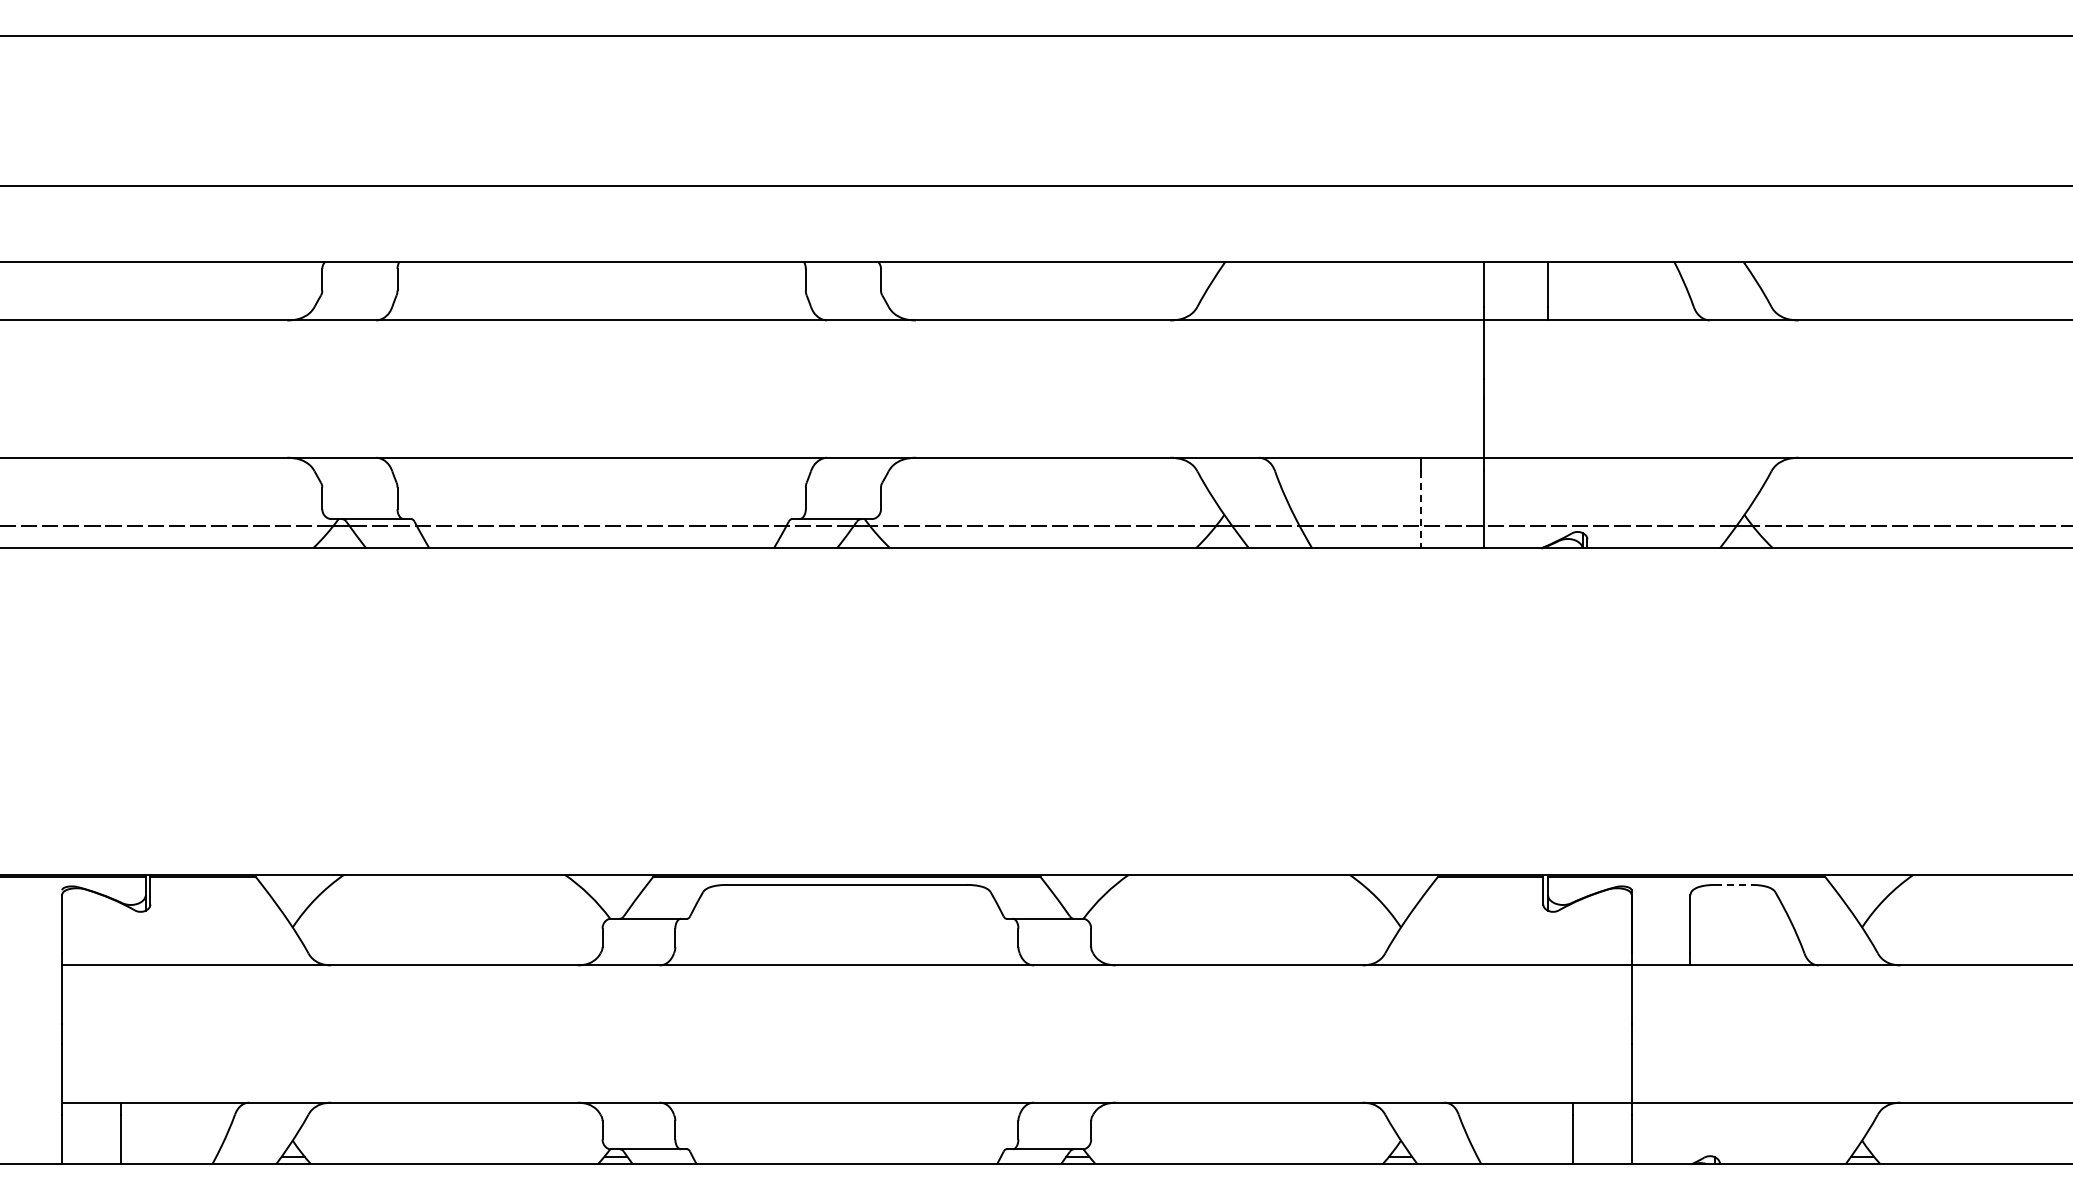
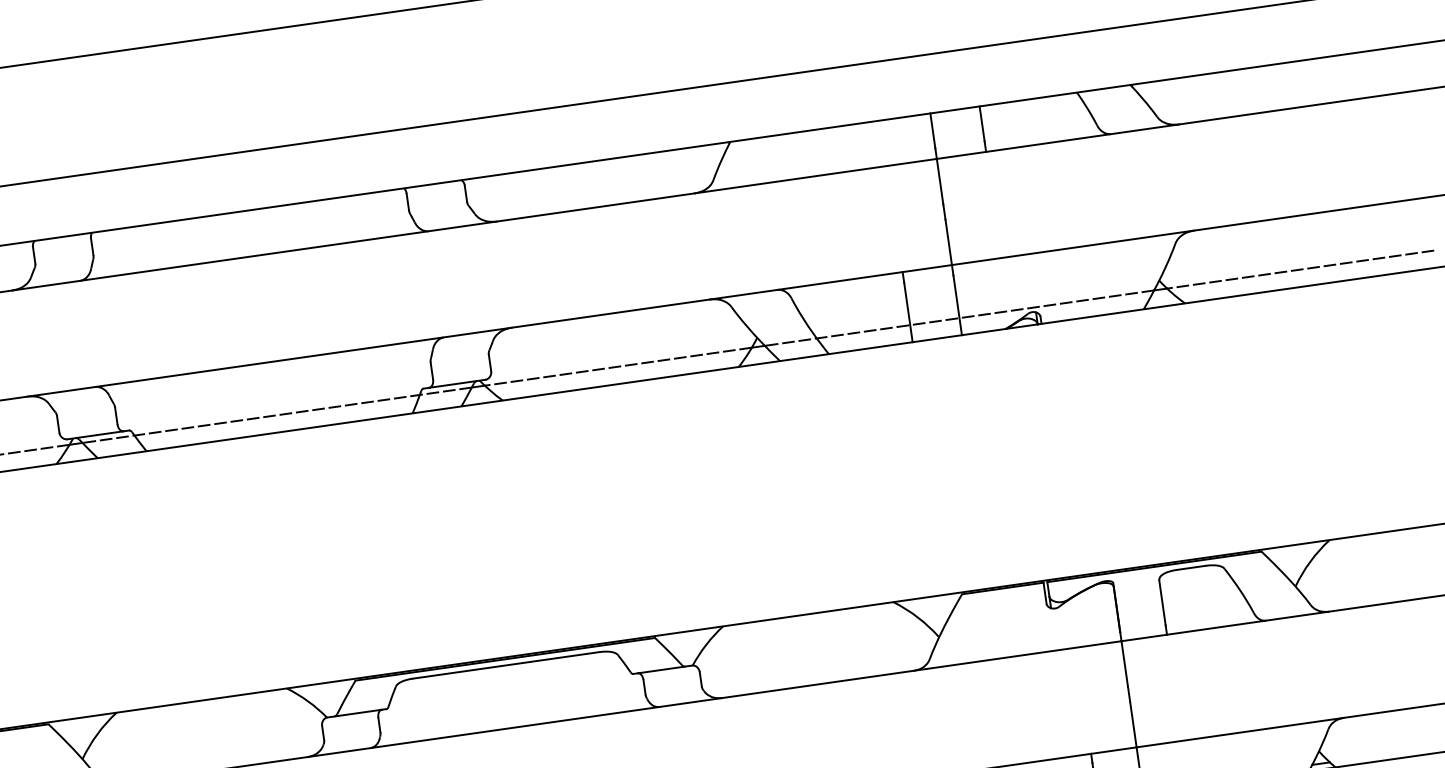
line: (1420, 509) -> (908, 312), dashed -> solid
line: (1733, 884) -> (1191, 567), dashed -> solid

